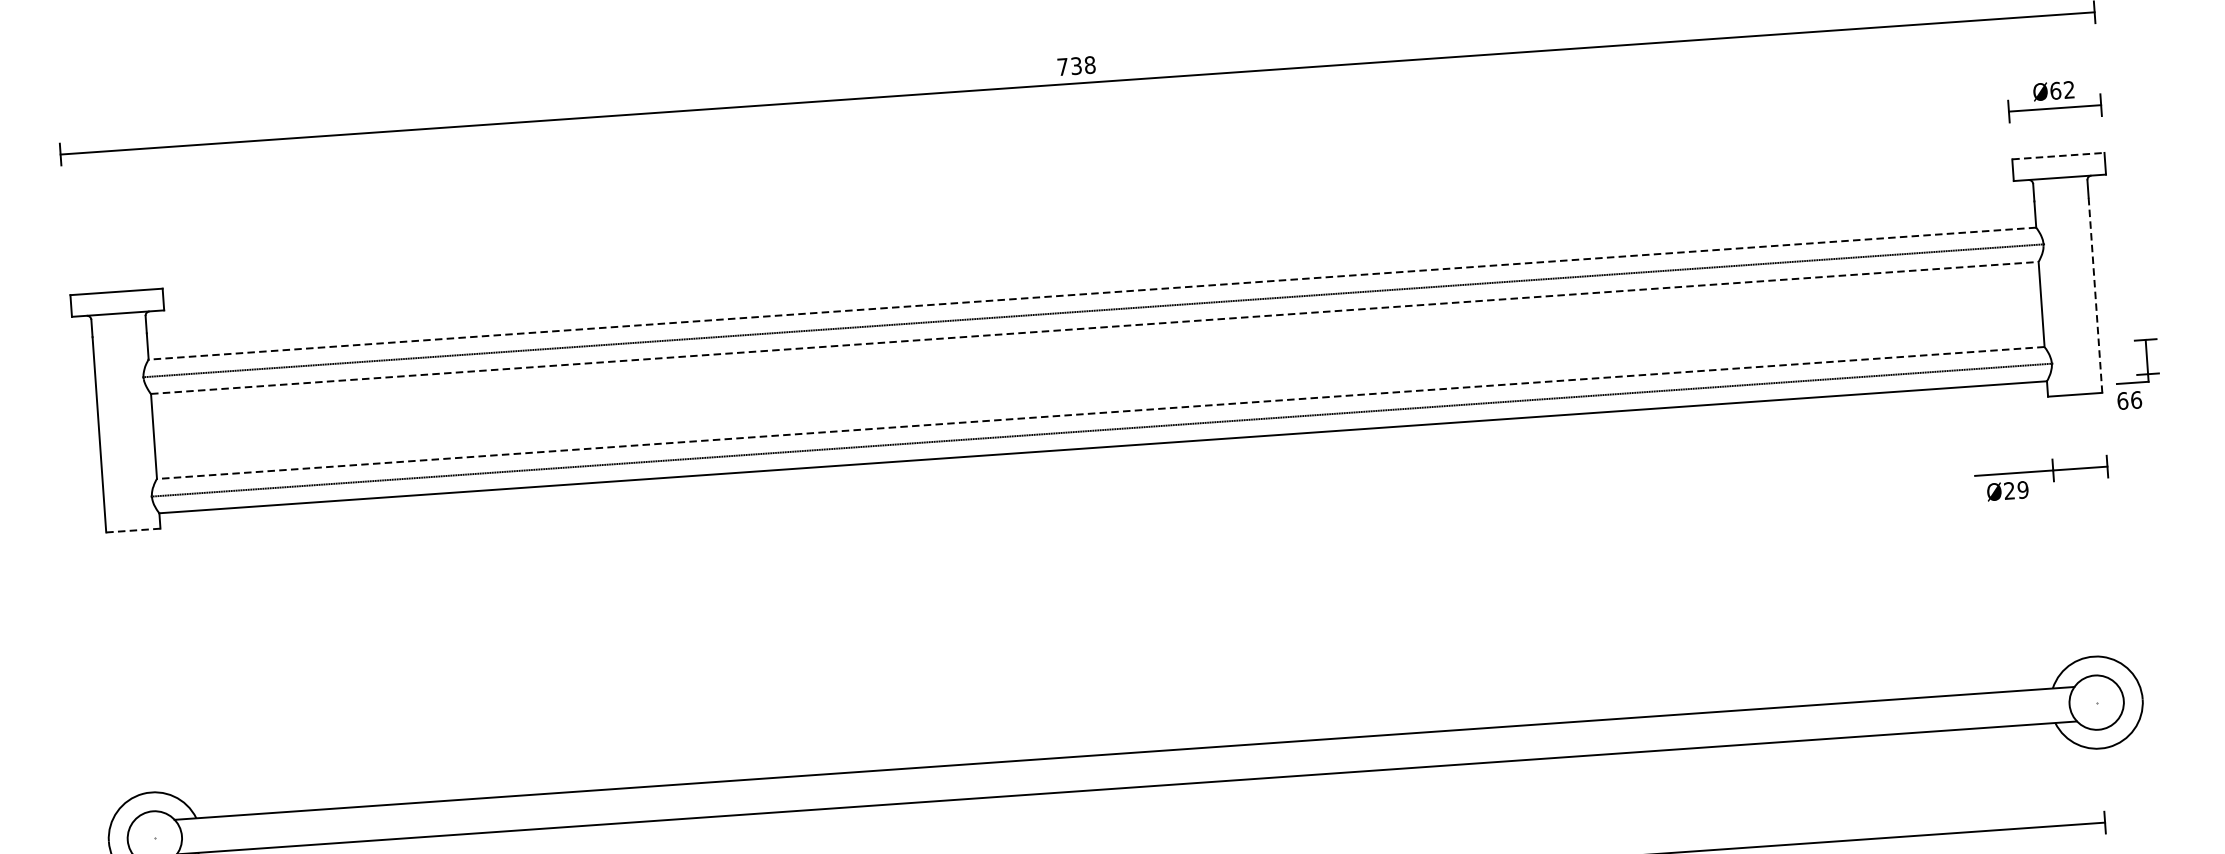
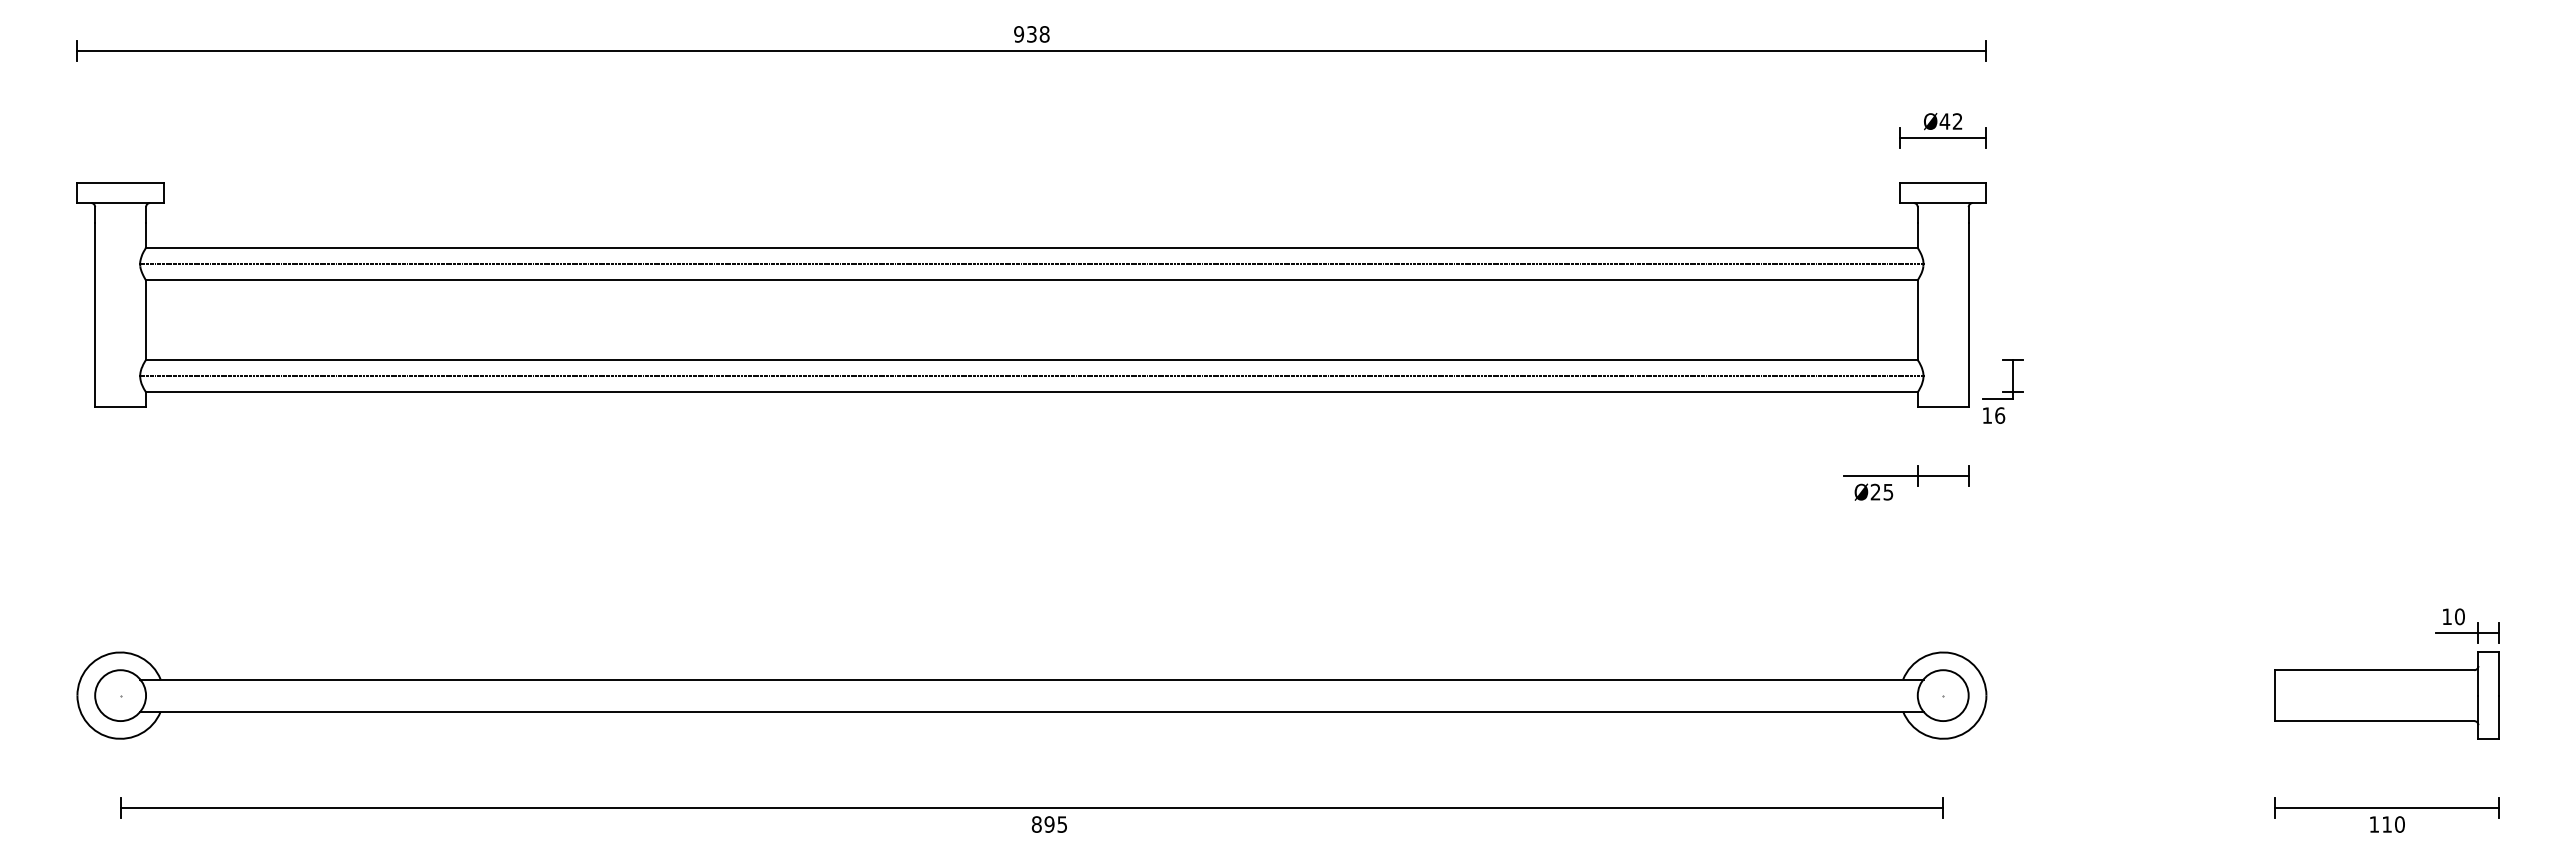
text: (1063, 67) -> (1019, 34), 738 -> 938
text: (2055, 90) -> (1944, 121), Ø62 -> Ø42
line: (2058, 155) -> (1943, 182), dashed -> solid
line: (1092, 294) -> (1031, 248), dashed -> solid
line: (2095, 295) -> (1968, 315), dashed -> solid
line: (1094, 328) -> (1031, 280), dashed -> solid
text: (2122, 400) -> (1987, 415), 66 -> 16
line: (1100, 413) -> (1031, 360), dashed -> solid
text: (2023, 489) -> (1888, 491), Ø29 -> Ø25
line: (134, 530) -> (121, 406), dashed -> solid

